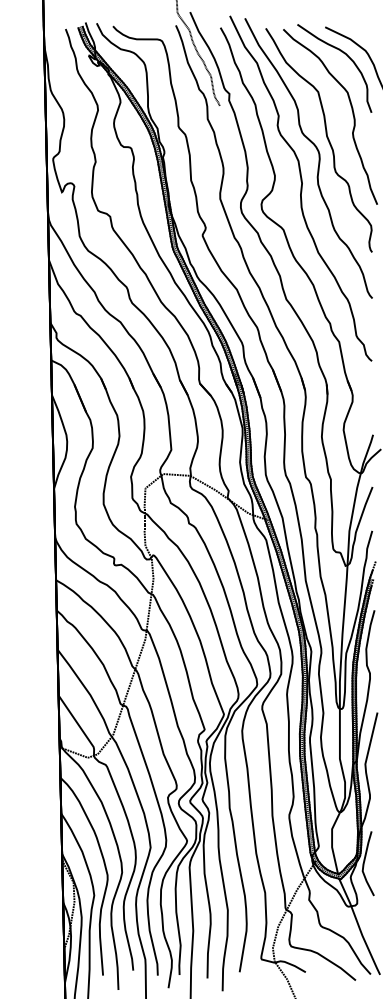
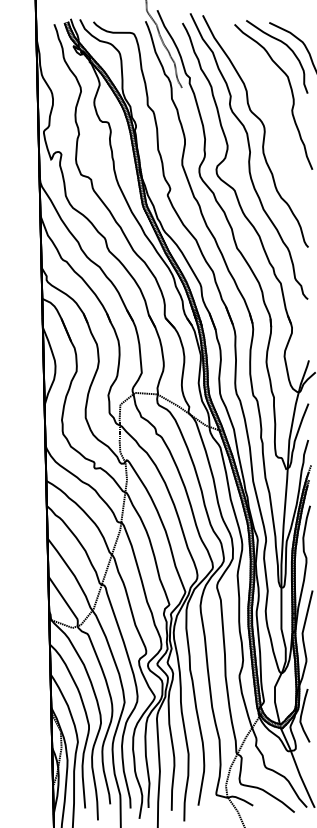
part: (326, 137) -> (270, 114), removed

